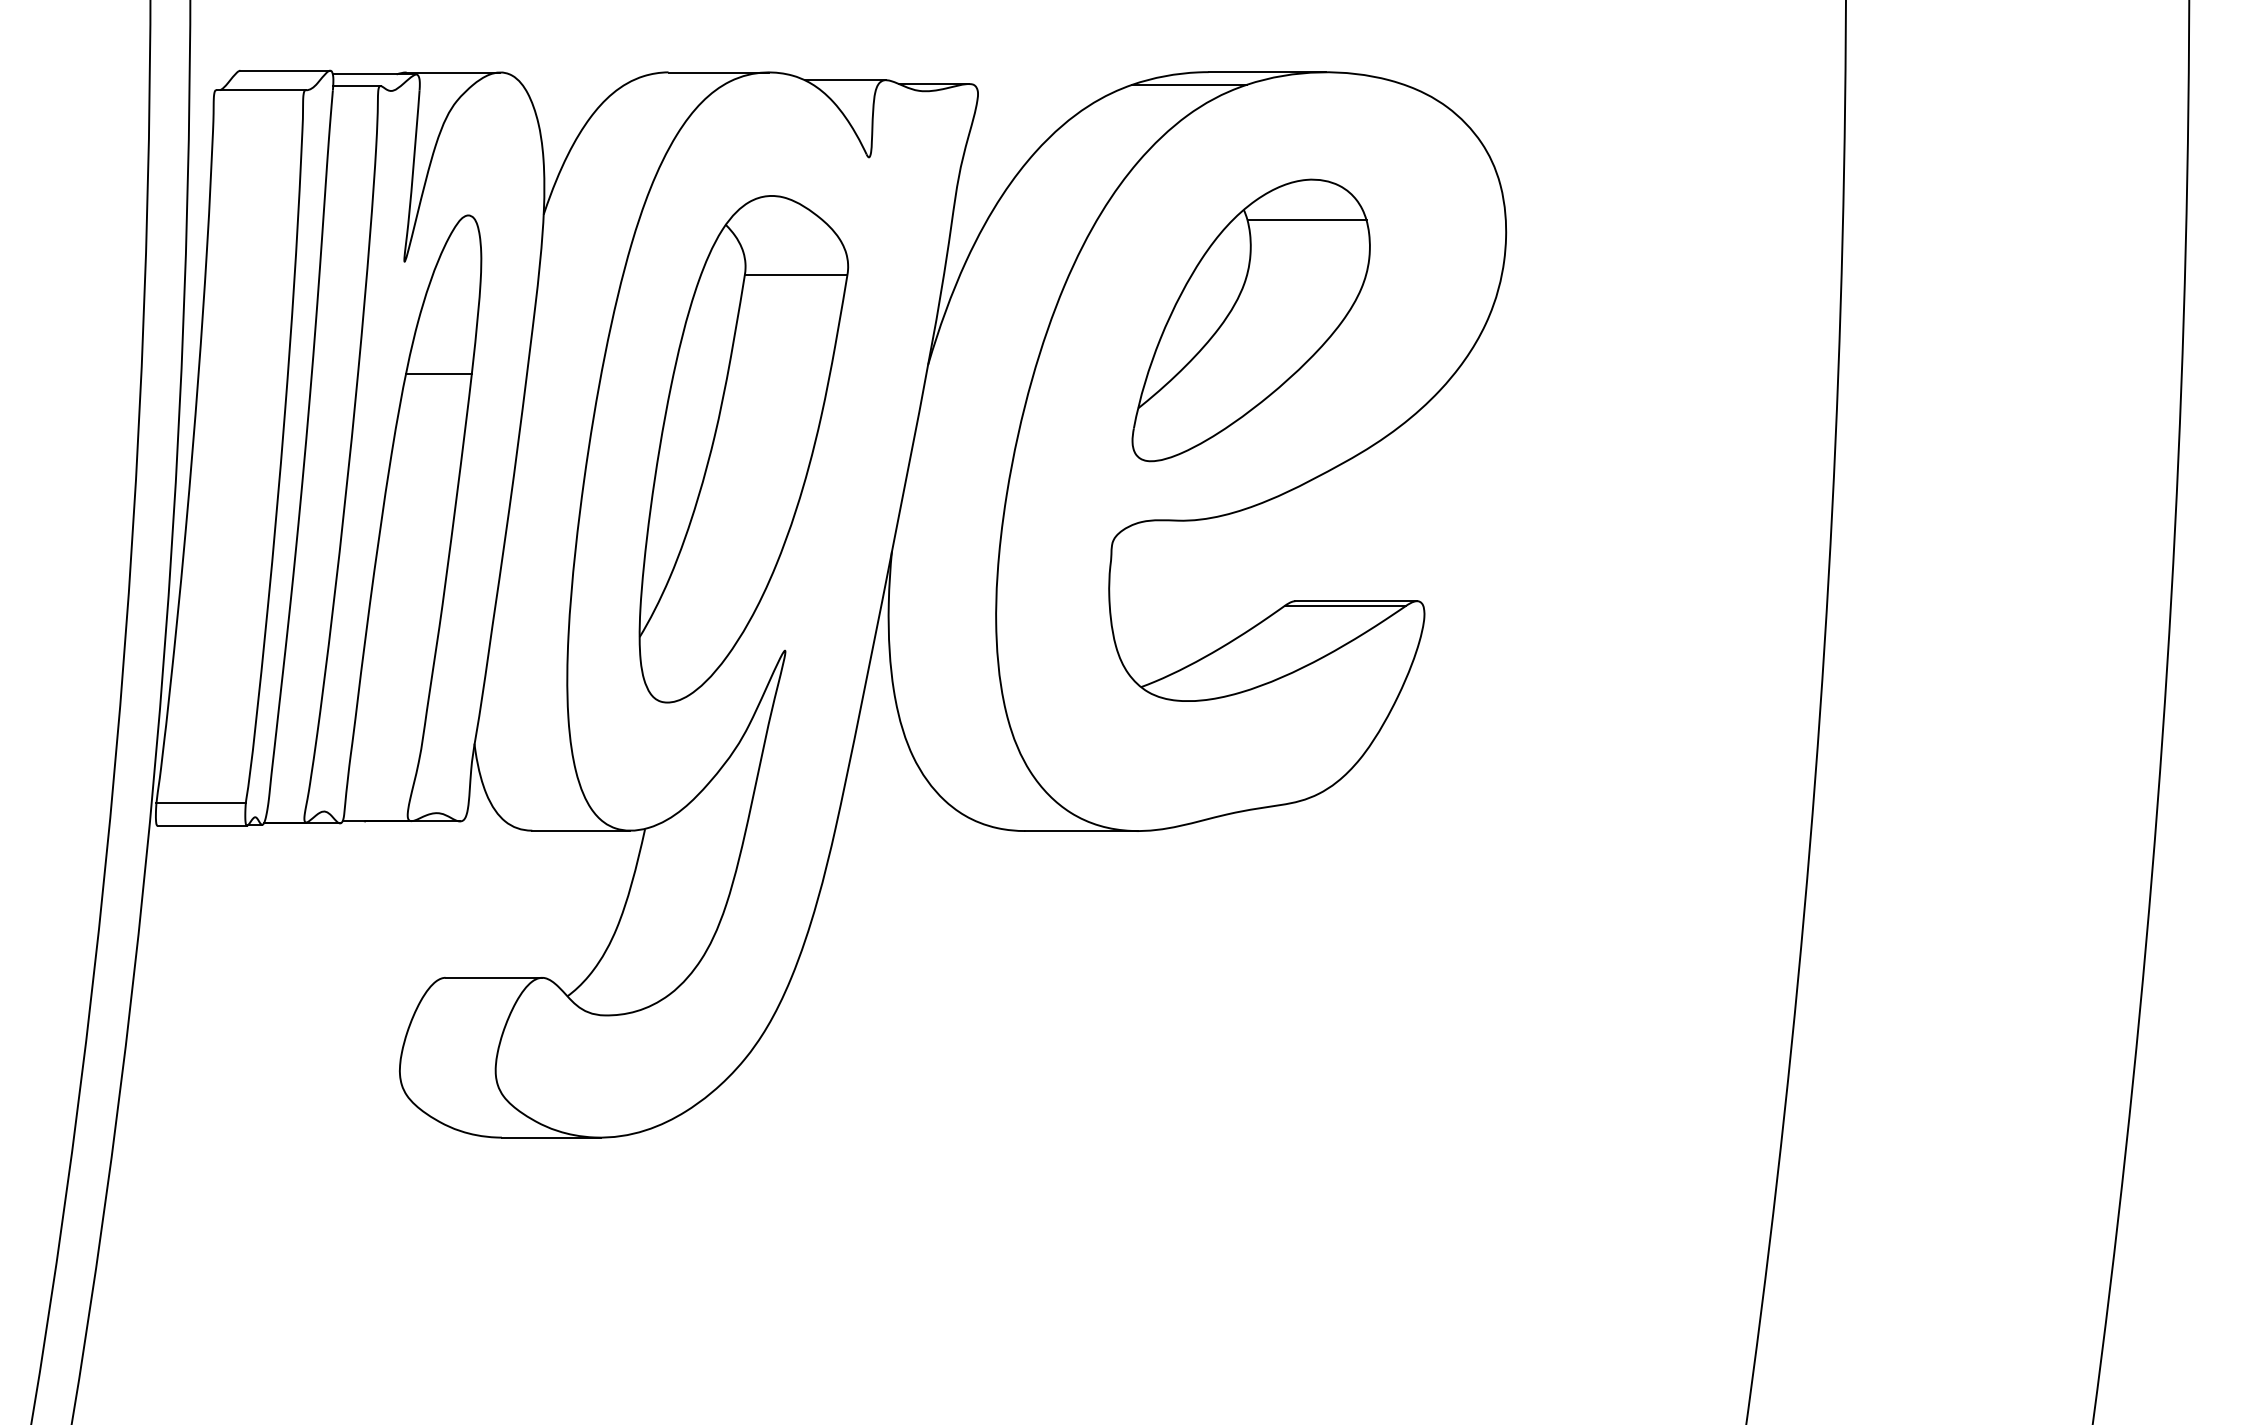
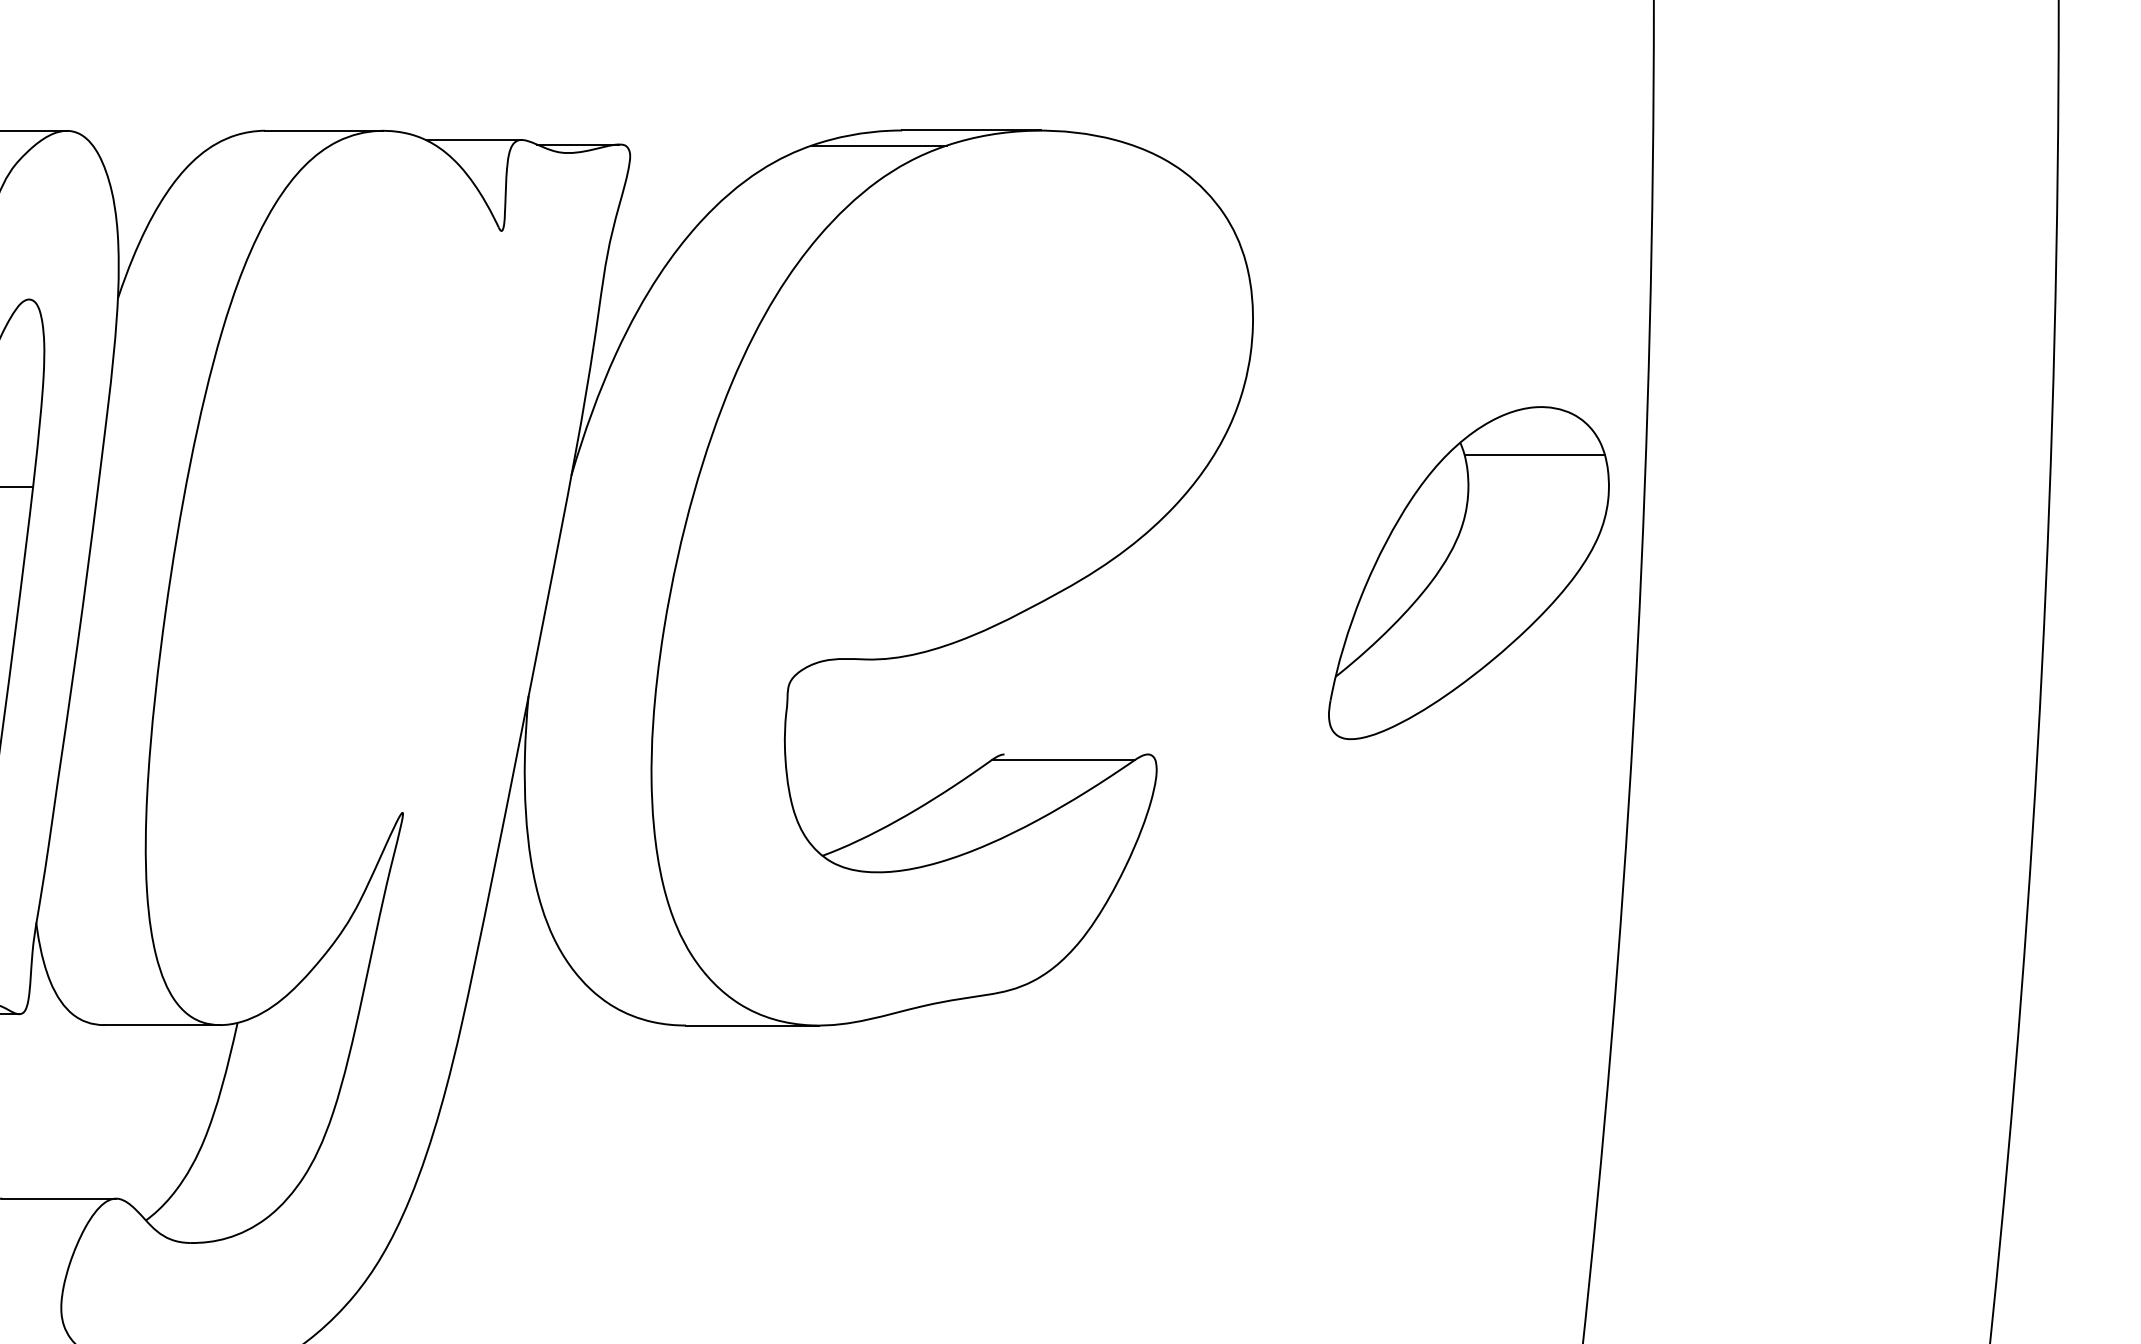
part: (1250, 320) -> (1468, 573), moved
part: (743, 449) -> (353, 575), removed
line: (1356, 601) -> (1076, 754), removed

